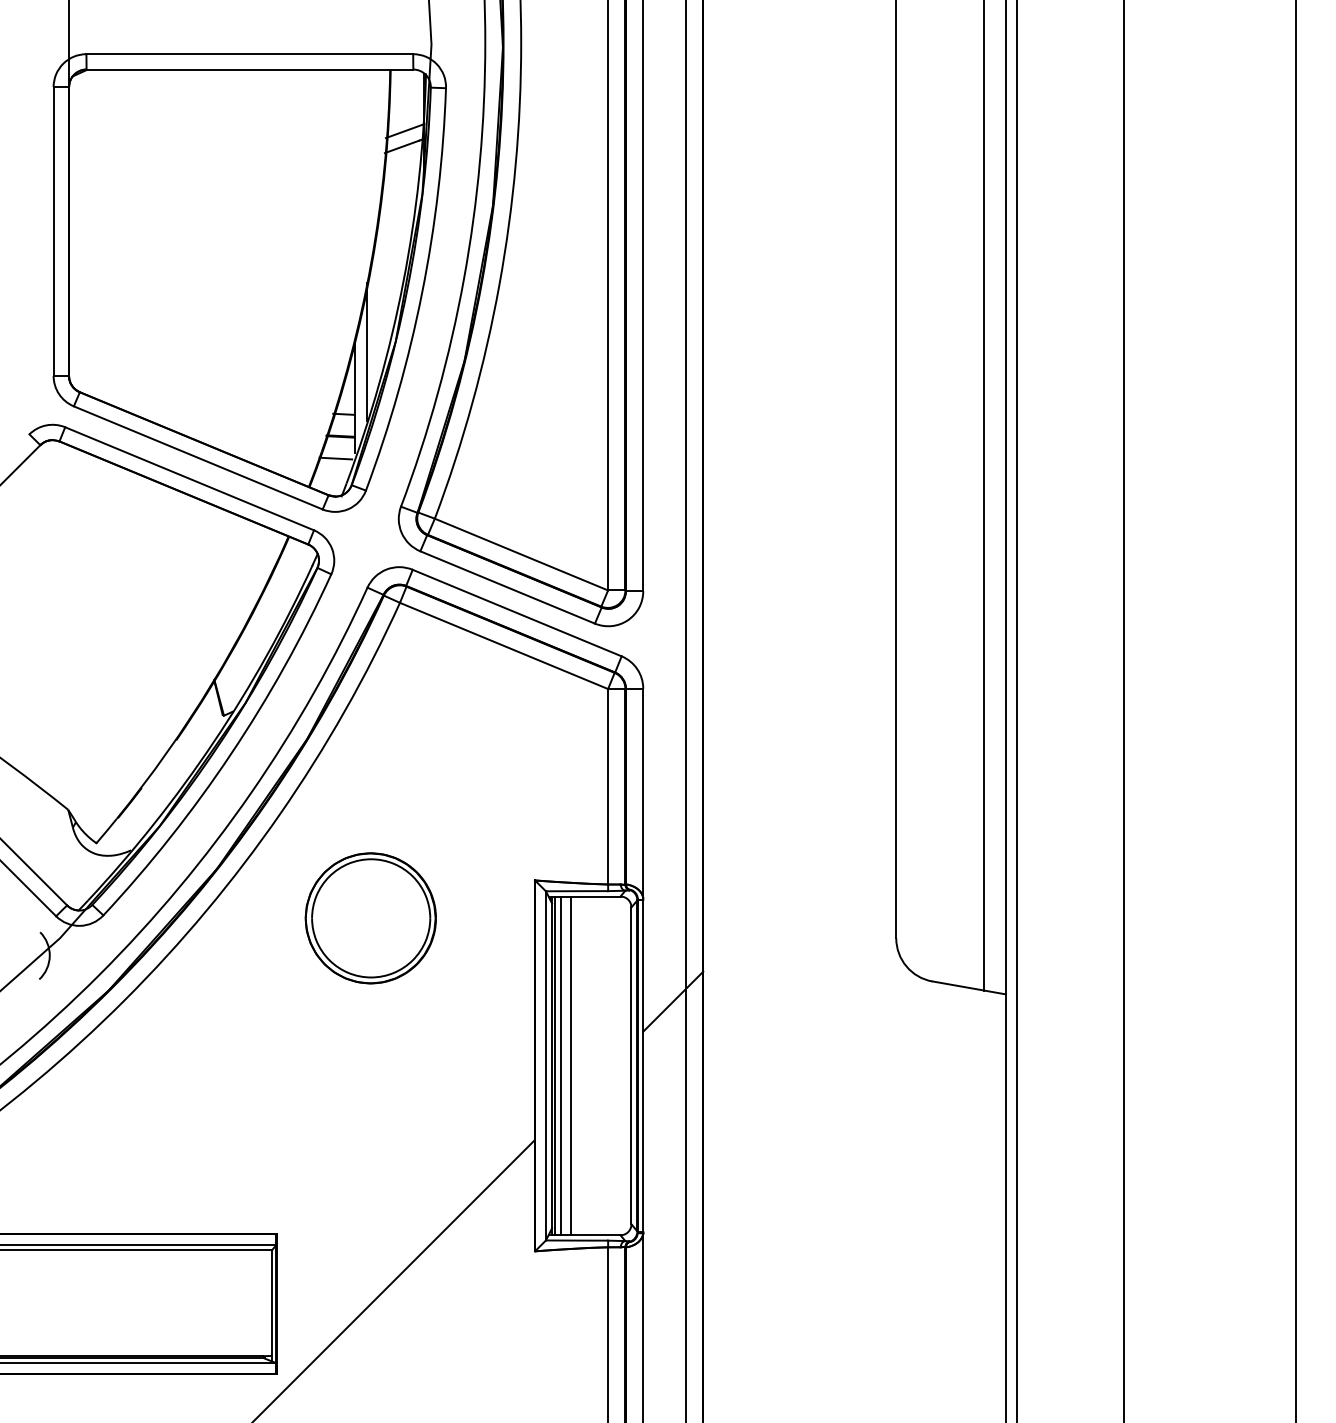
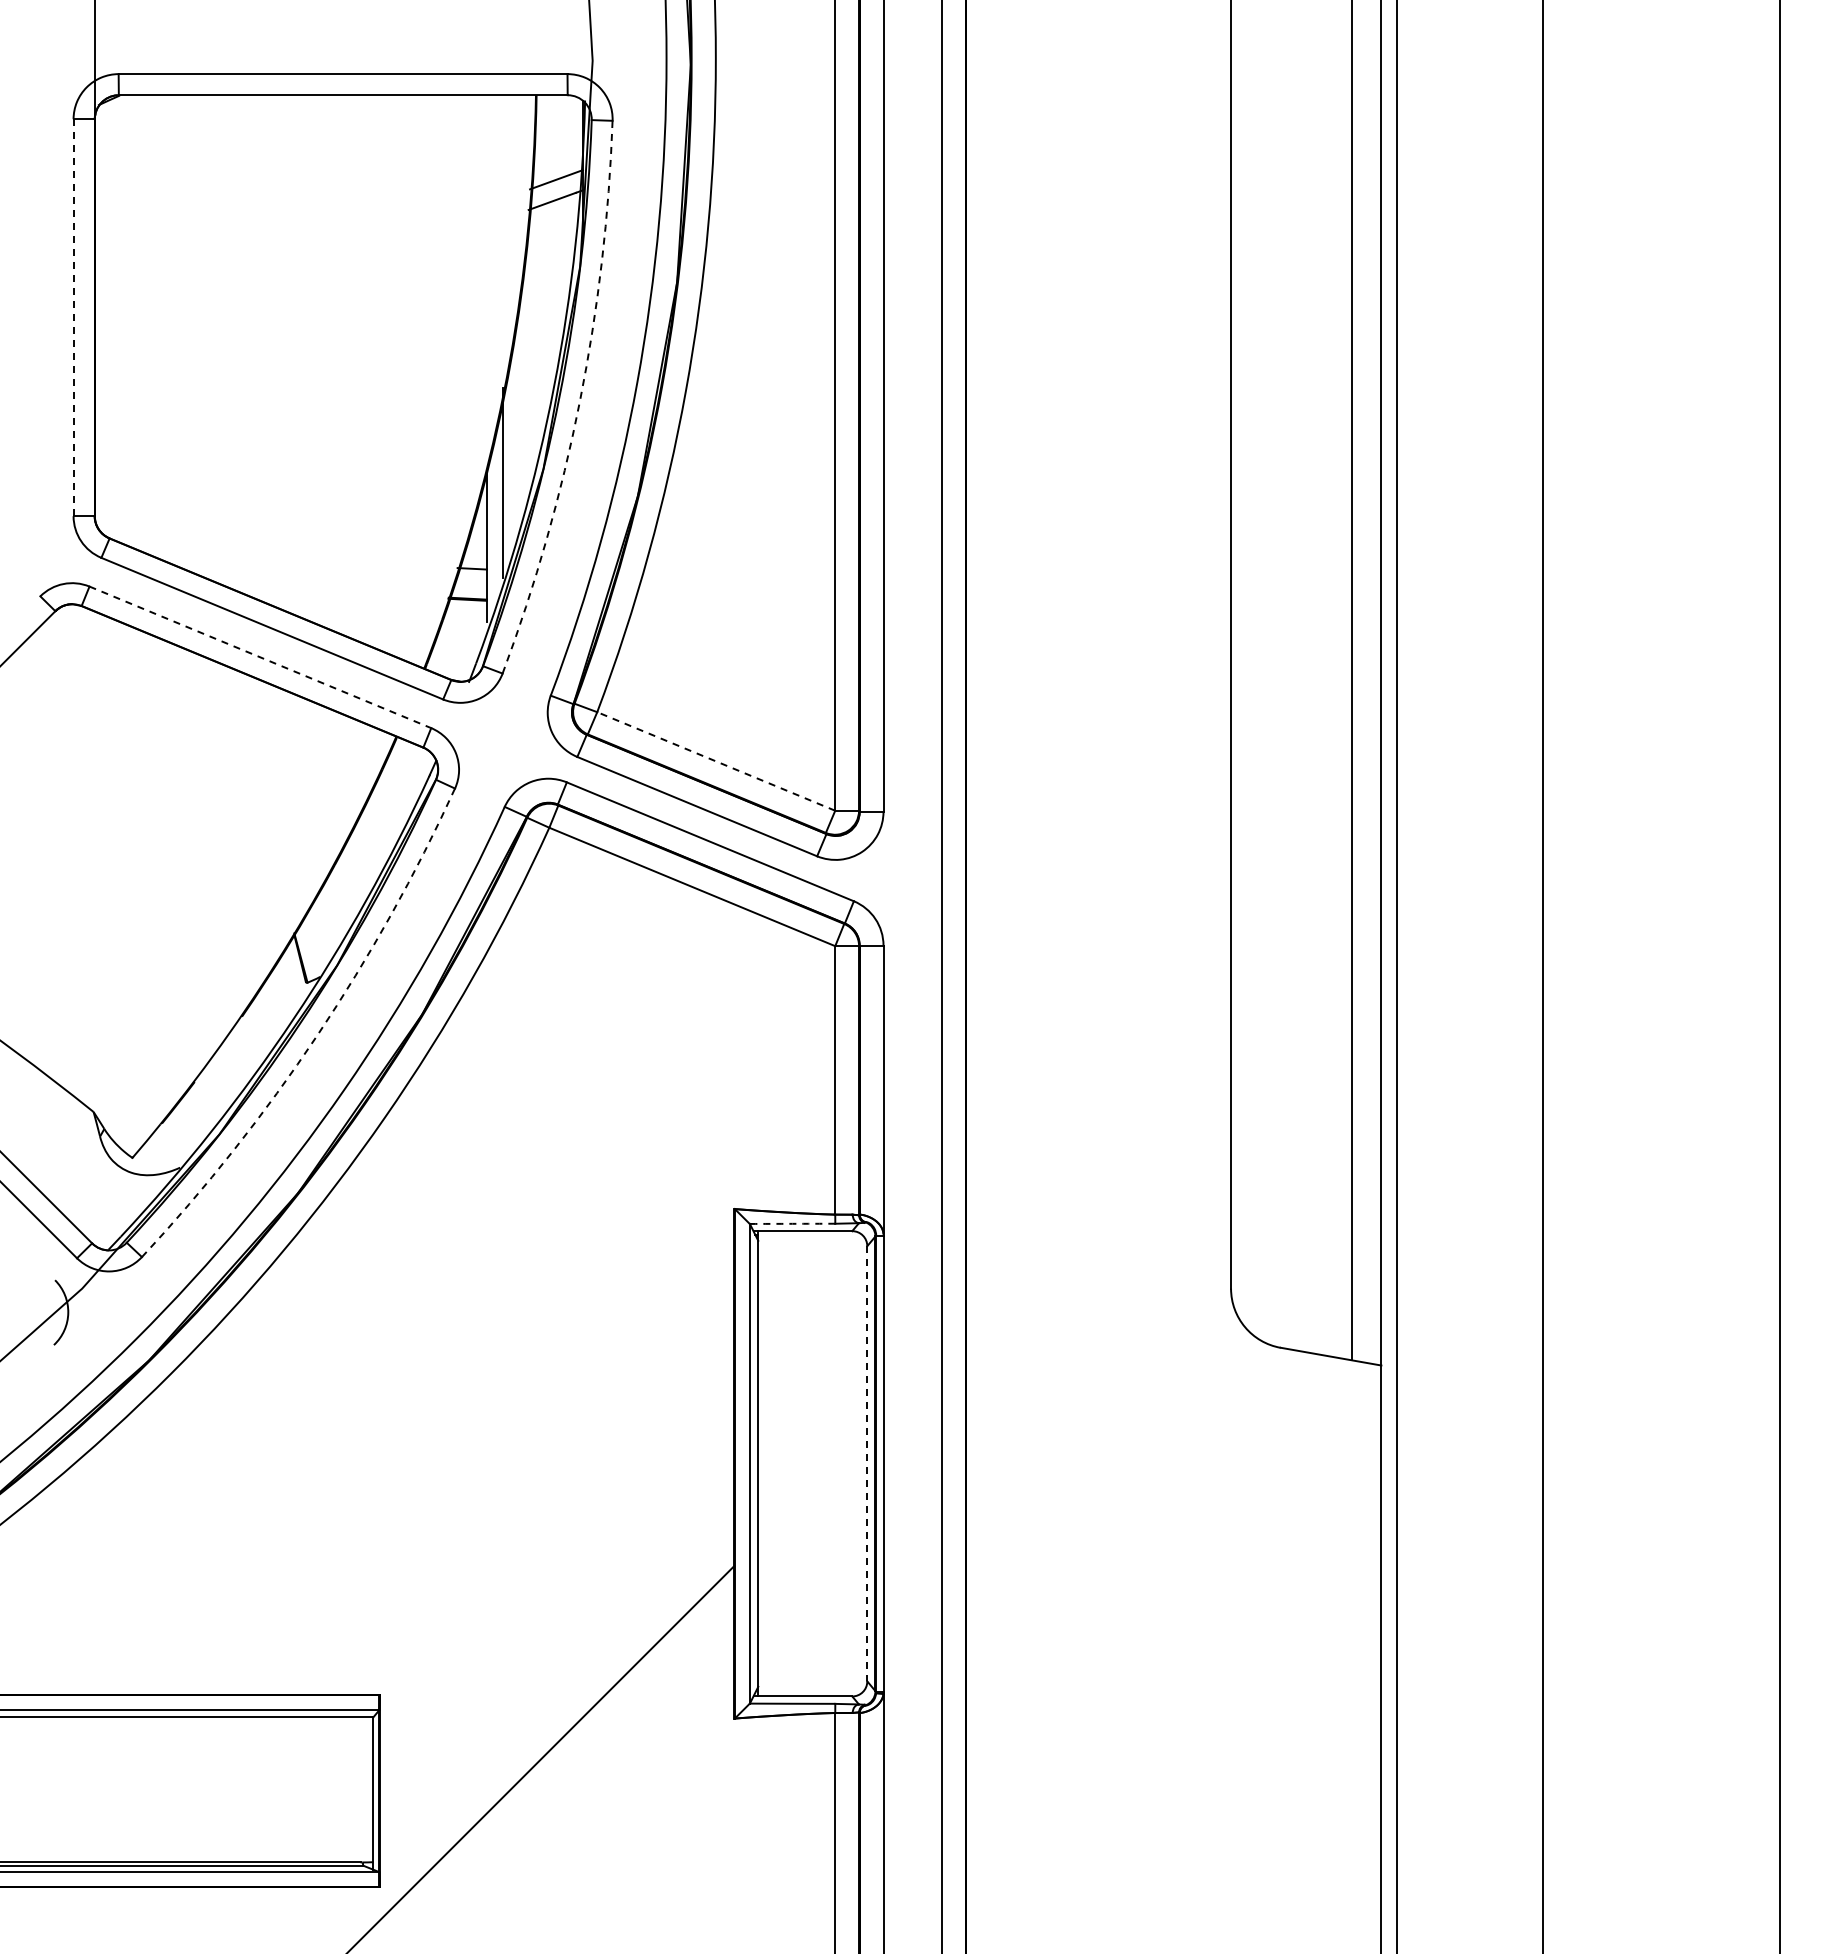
line: (53, 231) -> (73, 317), solid -> dashed
arc: (421, 292) -> (579, 401), solid -> dashed
line: (335, 458) -> (460, 629), removed
line: (189, 478) -> (260, 657), solid -> dashed
line: (521, 554) -> (716, 761), solid -> dashed
arc: (231, 754) -> (317, 1035), solid -> dashed
arc: (577, 890) -> (792, 1223), solid -> dashed
part: (370, 917) -> (508, 1260), removed
line: (673, 1001) -> (924, 1375), removed
line: (555, 1065) -> (762, 1463), removed
line: (560, 1065) -> (769, 1463), removed
line: (571, 1065) -> (784, 1463), removed
line: (631, 1065) -> (867, 1463), solid -> dashed

